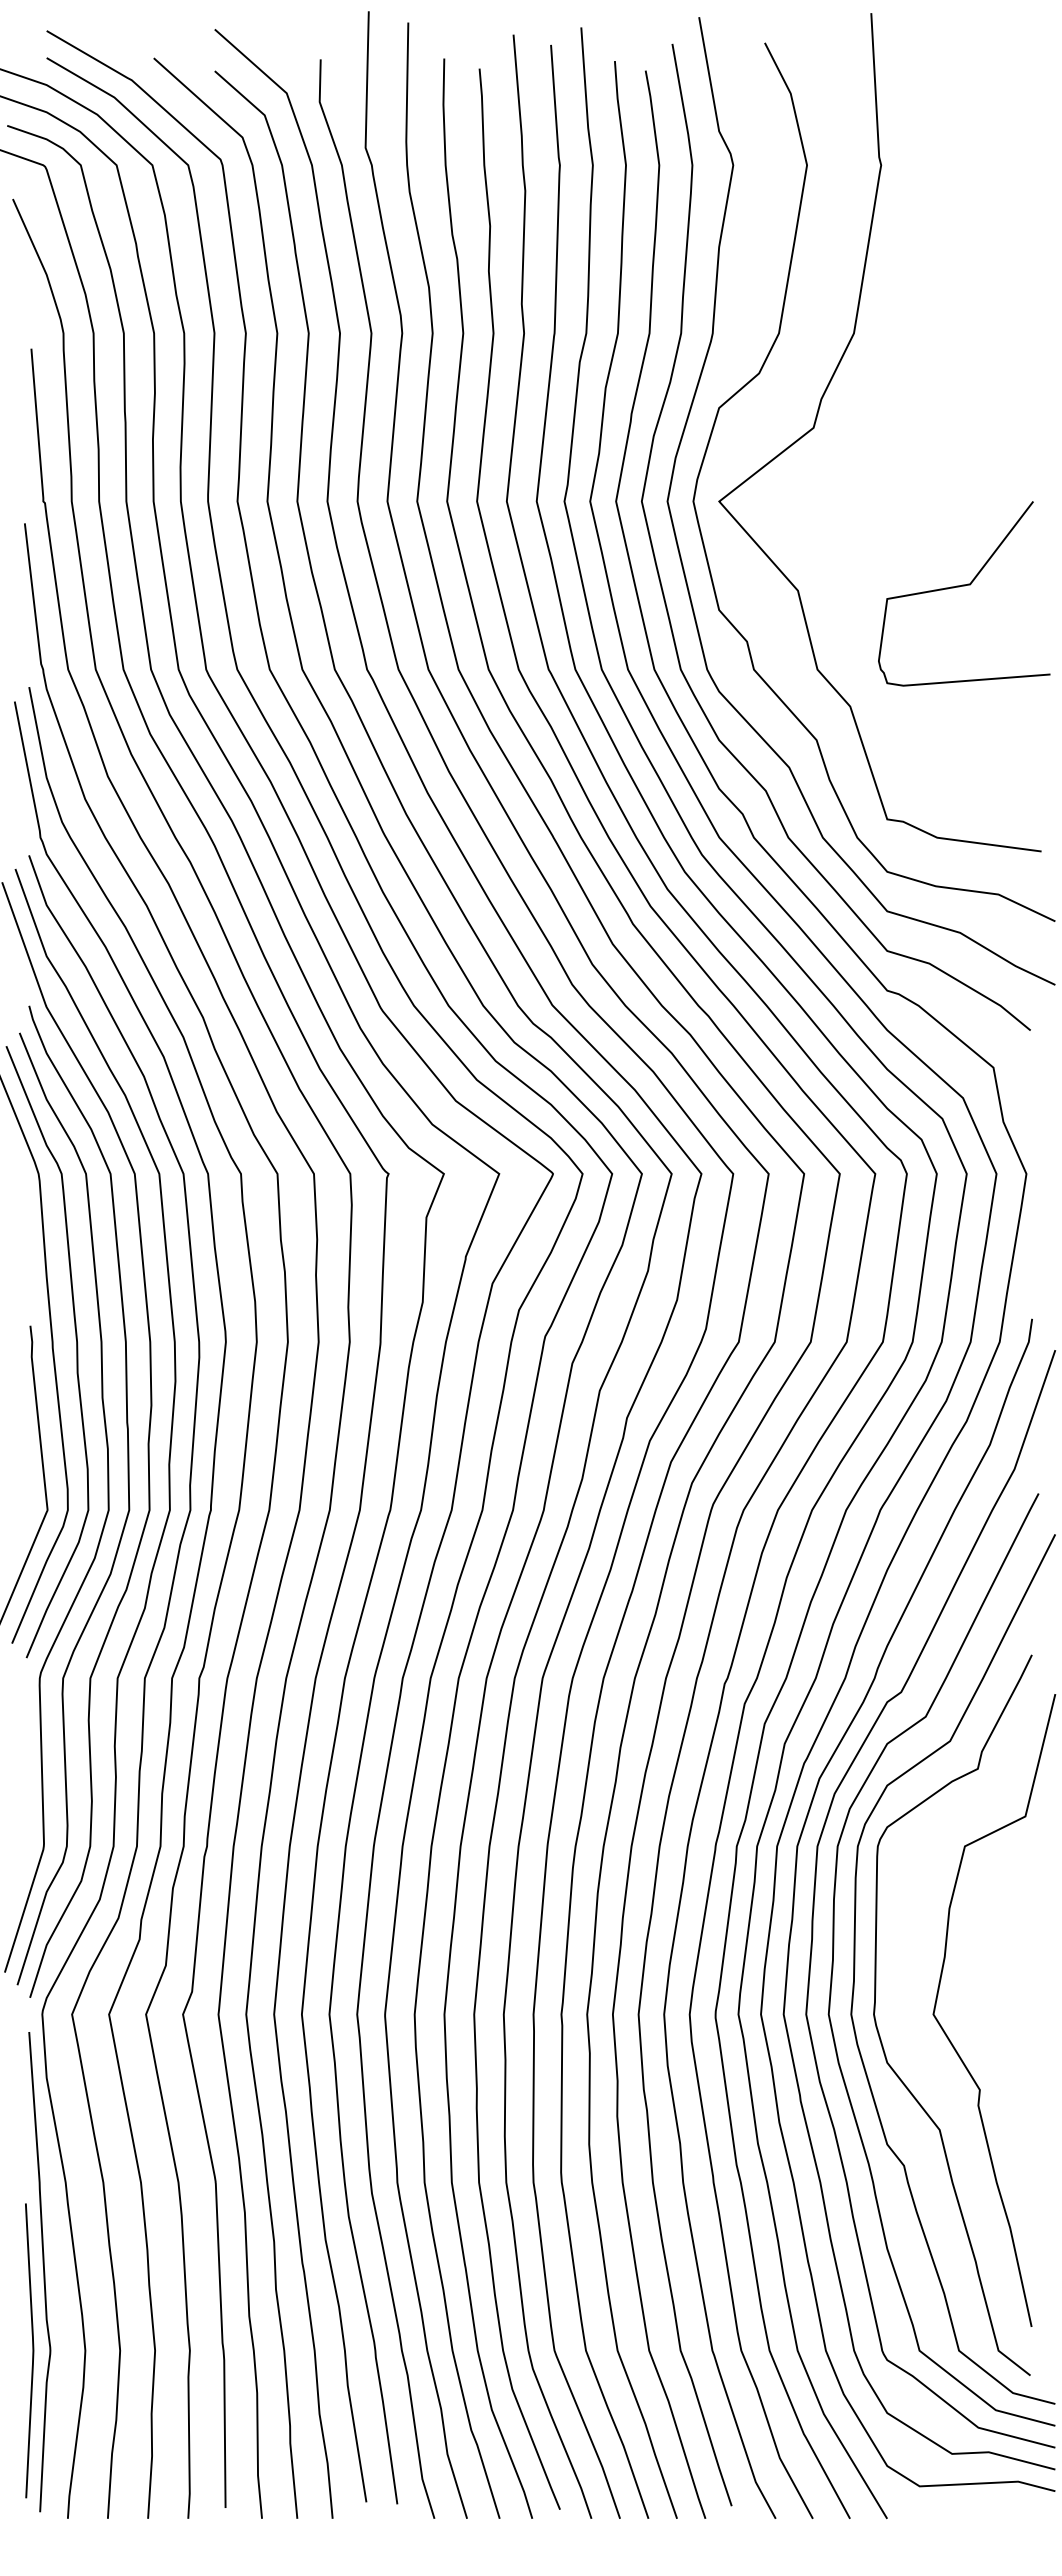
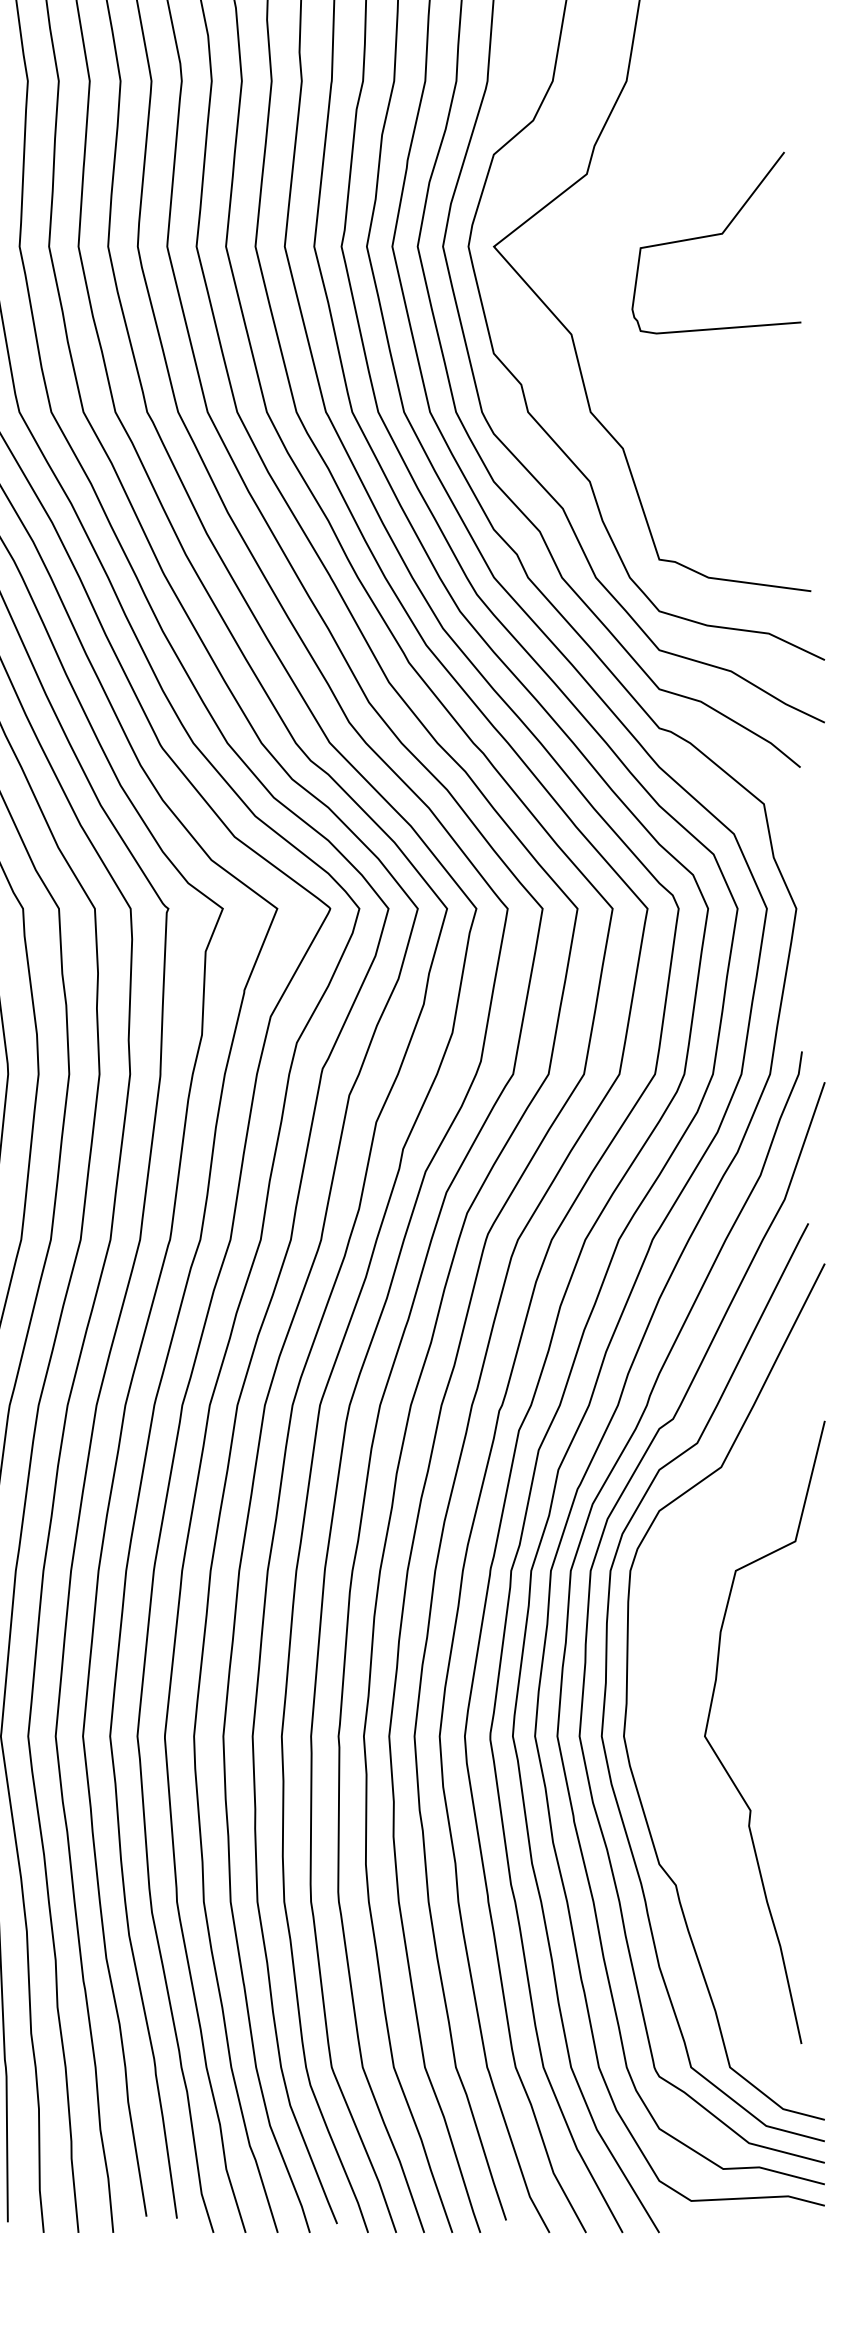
curve: (964, 586) -> (716, 235), moved
curve: (880, 2035) -> (652, 1757), removed

